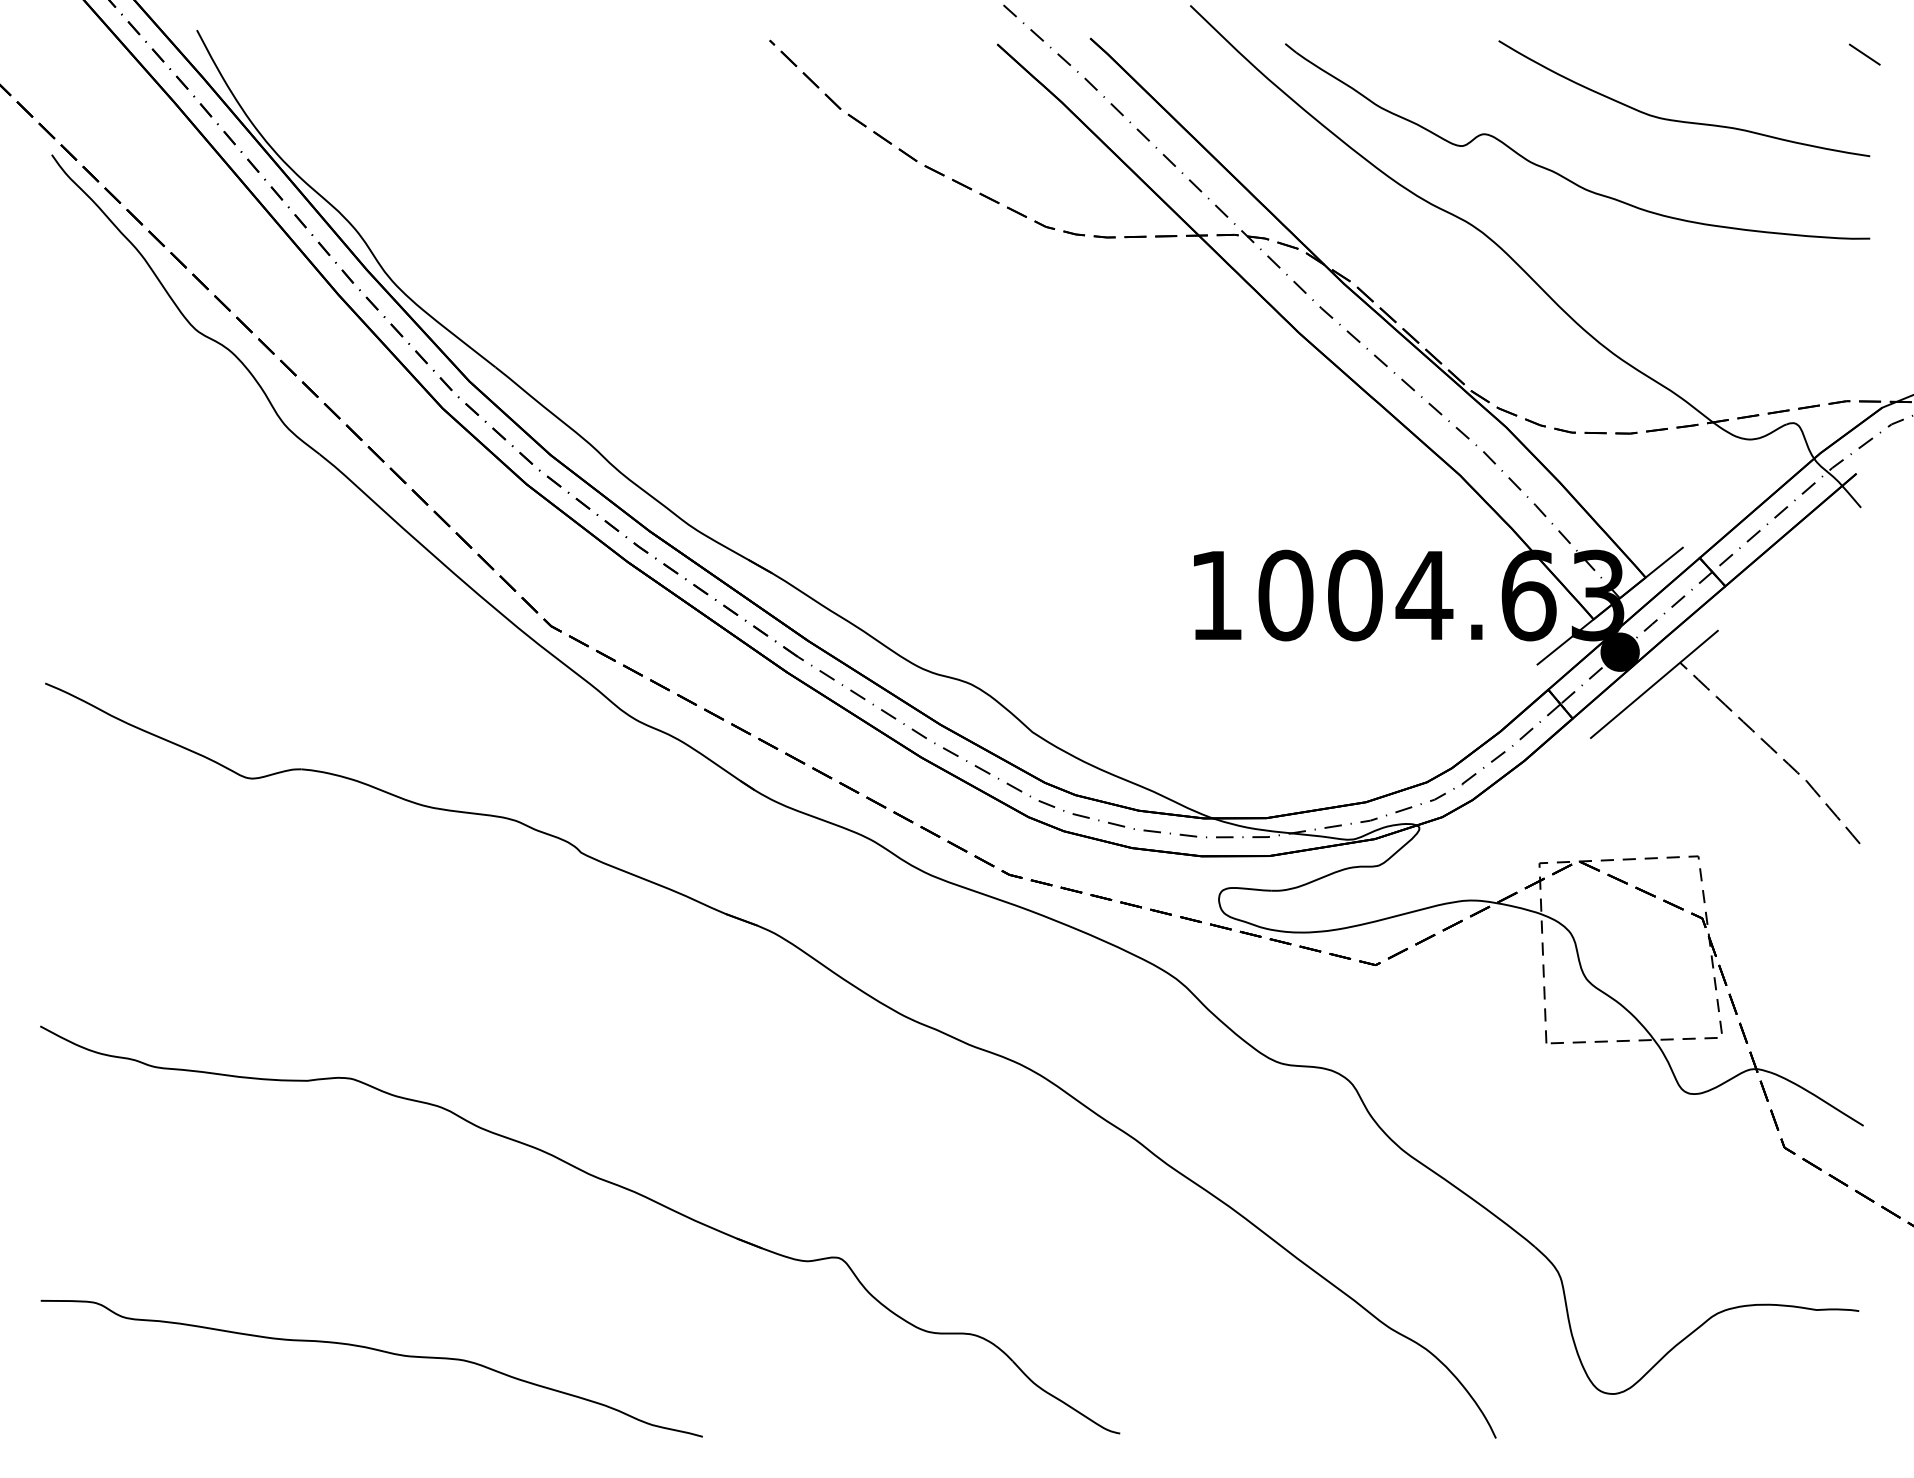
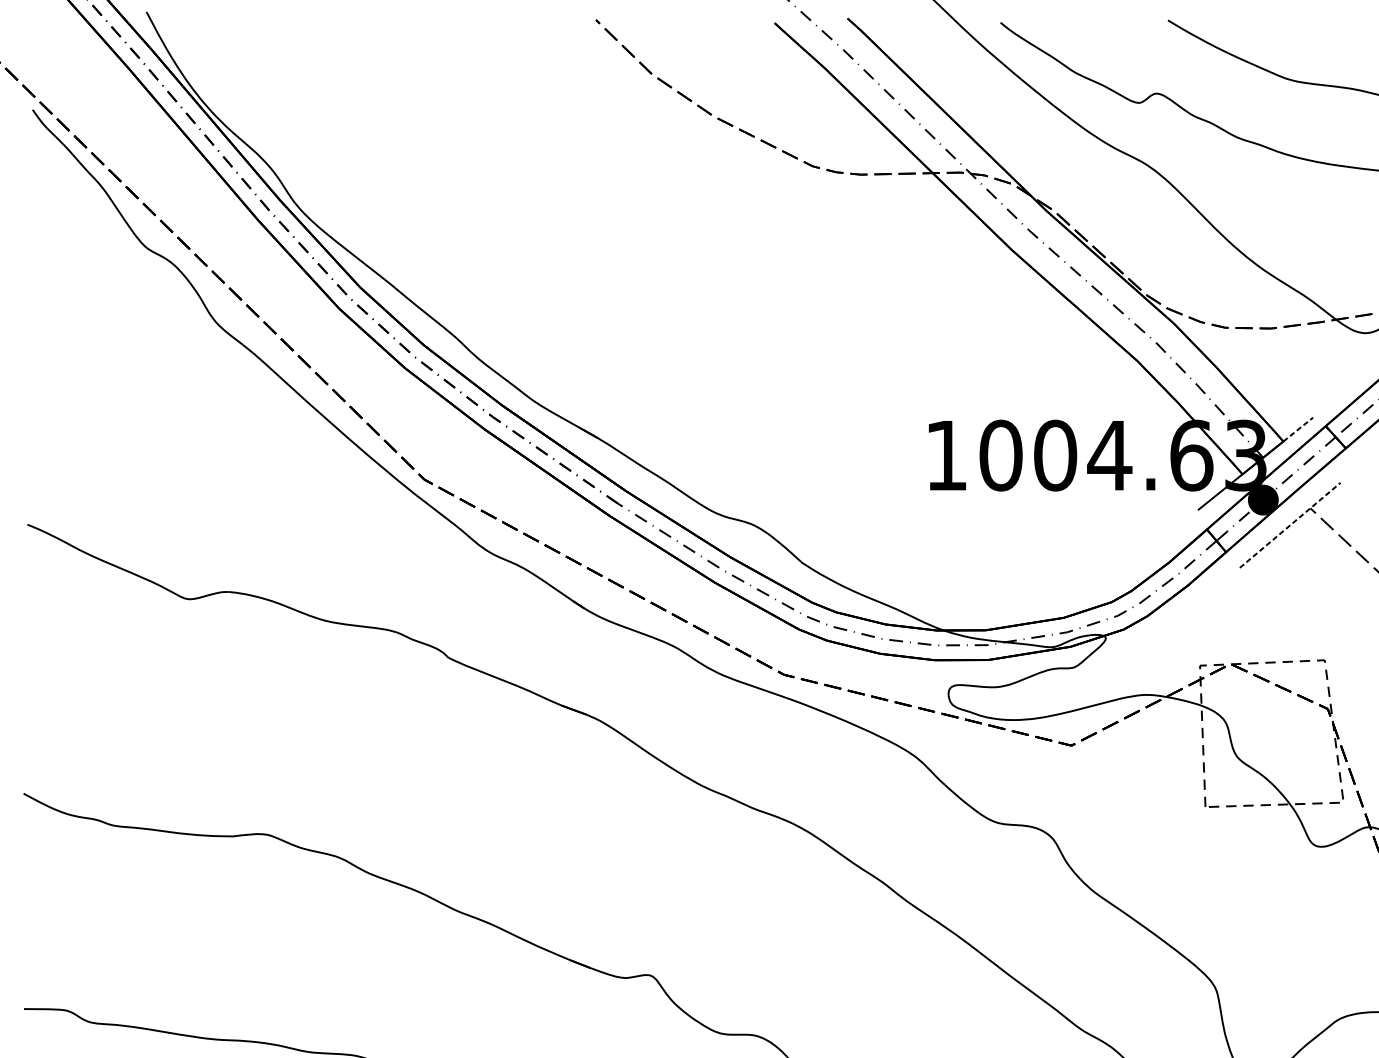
line: (1665, 562) -> (1298, 429), solid -> dashed
line: (1654, 684) -> (1290, 525), solid -> dashed

